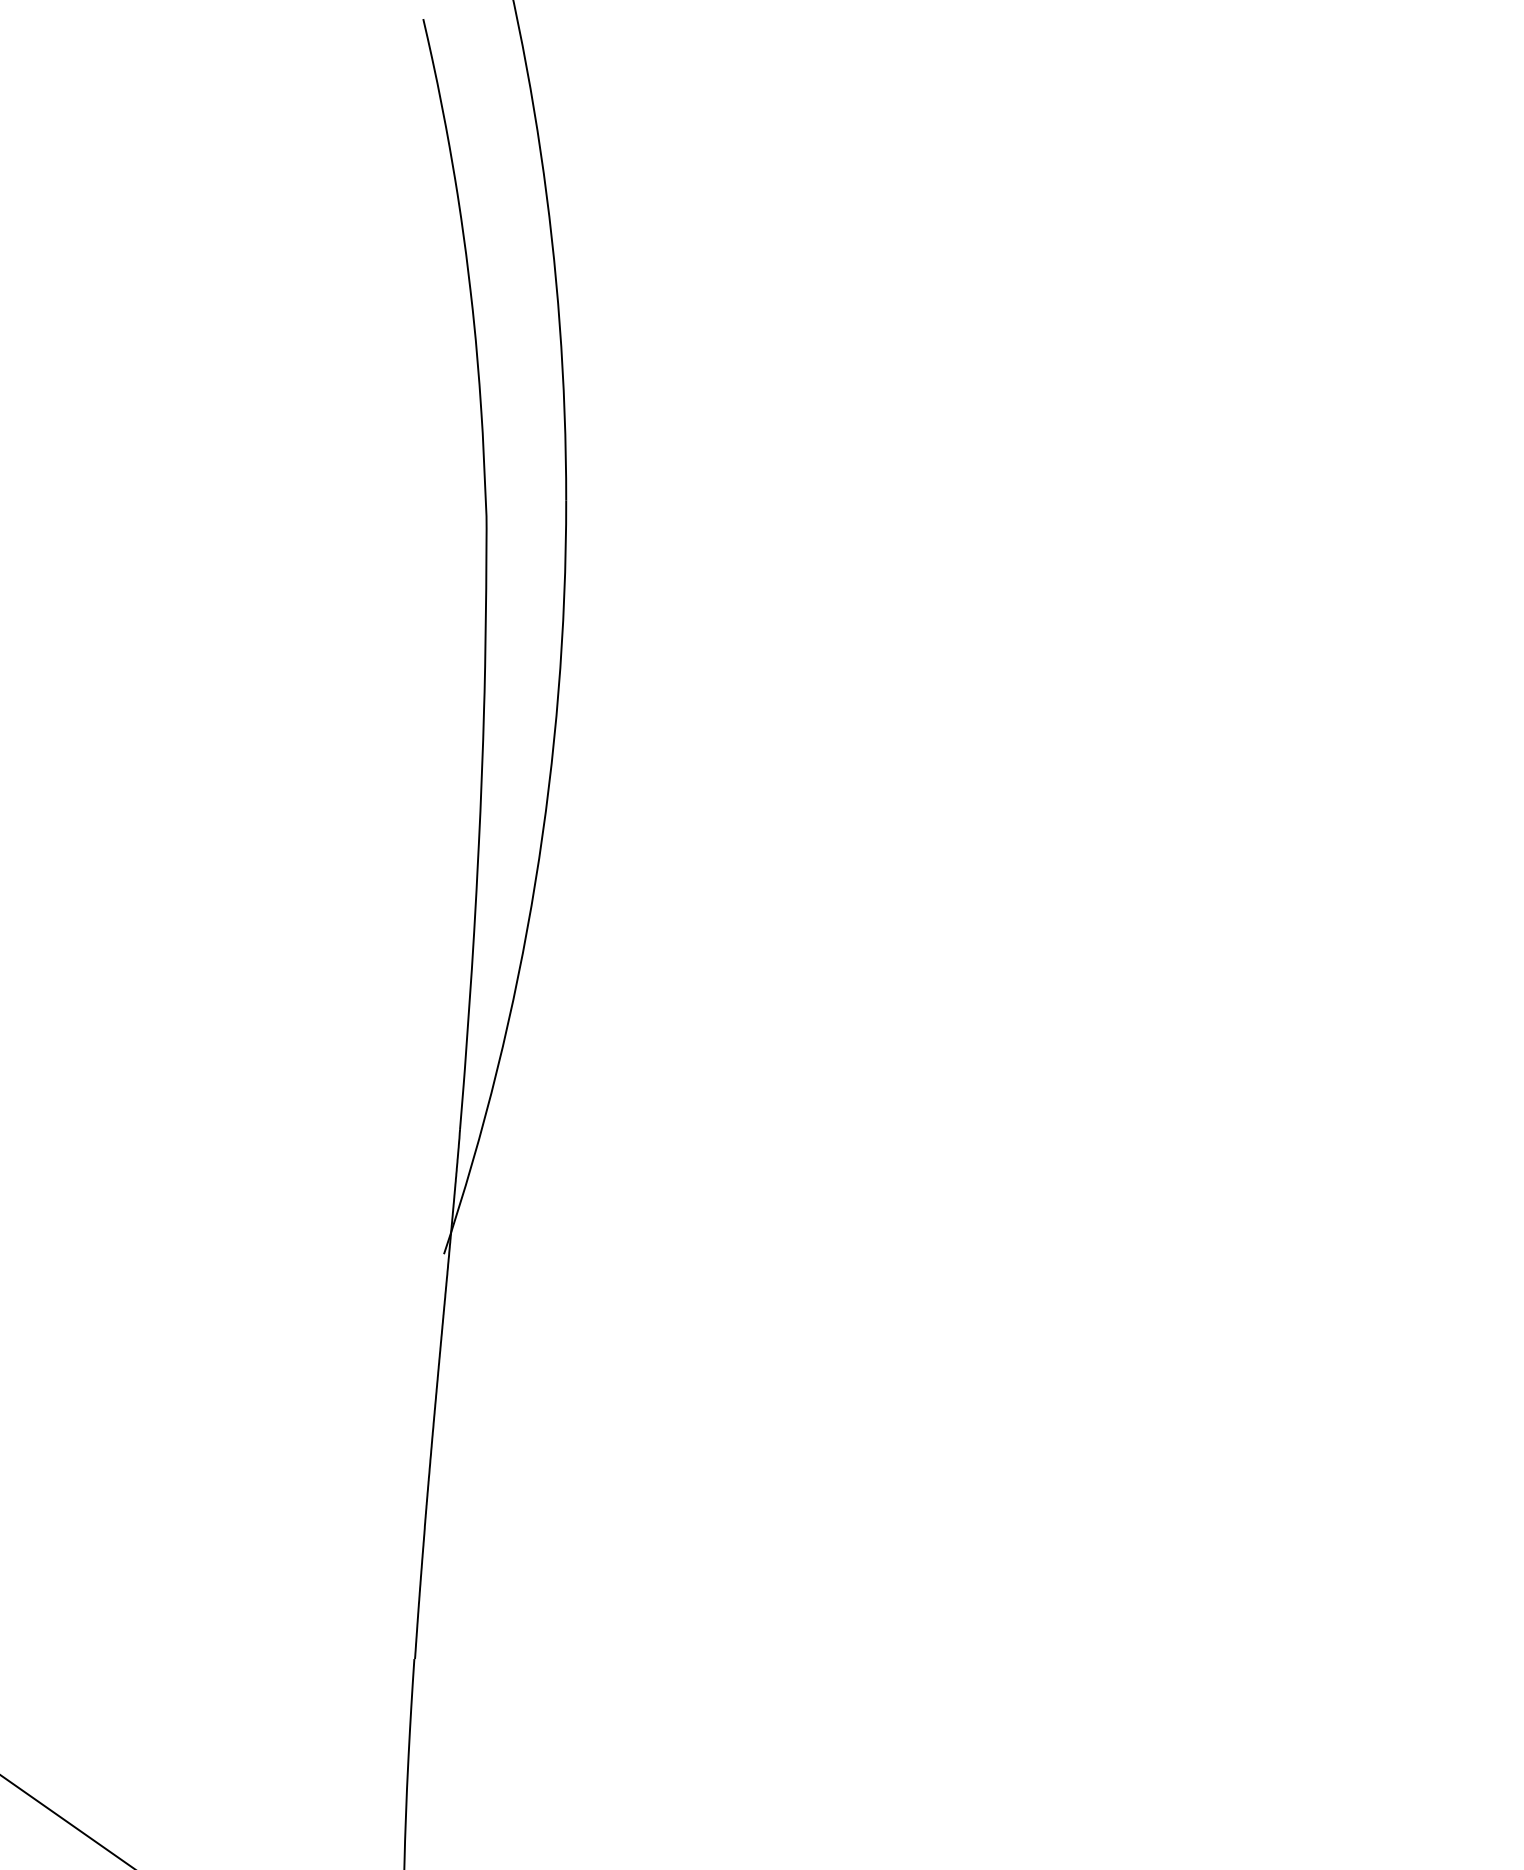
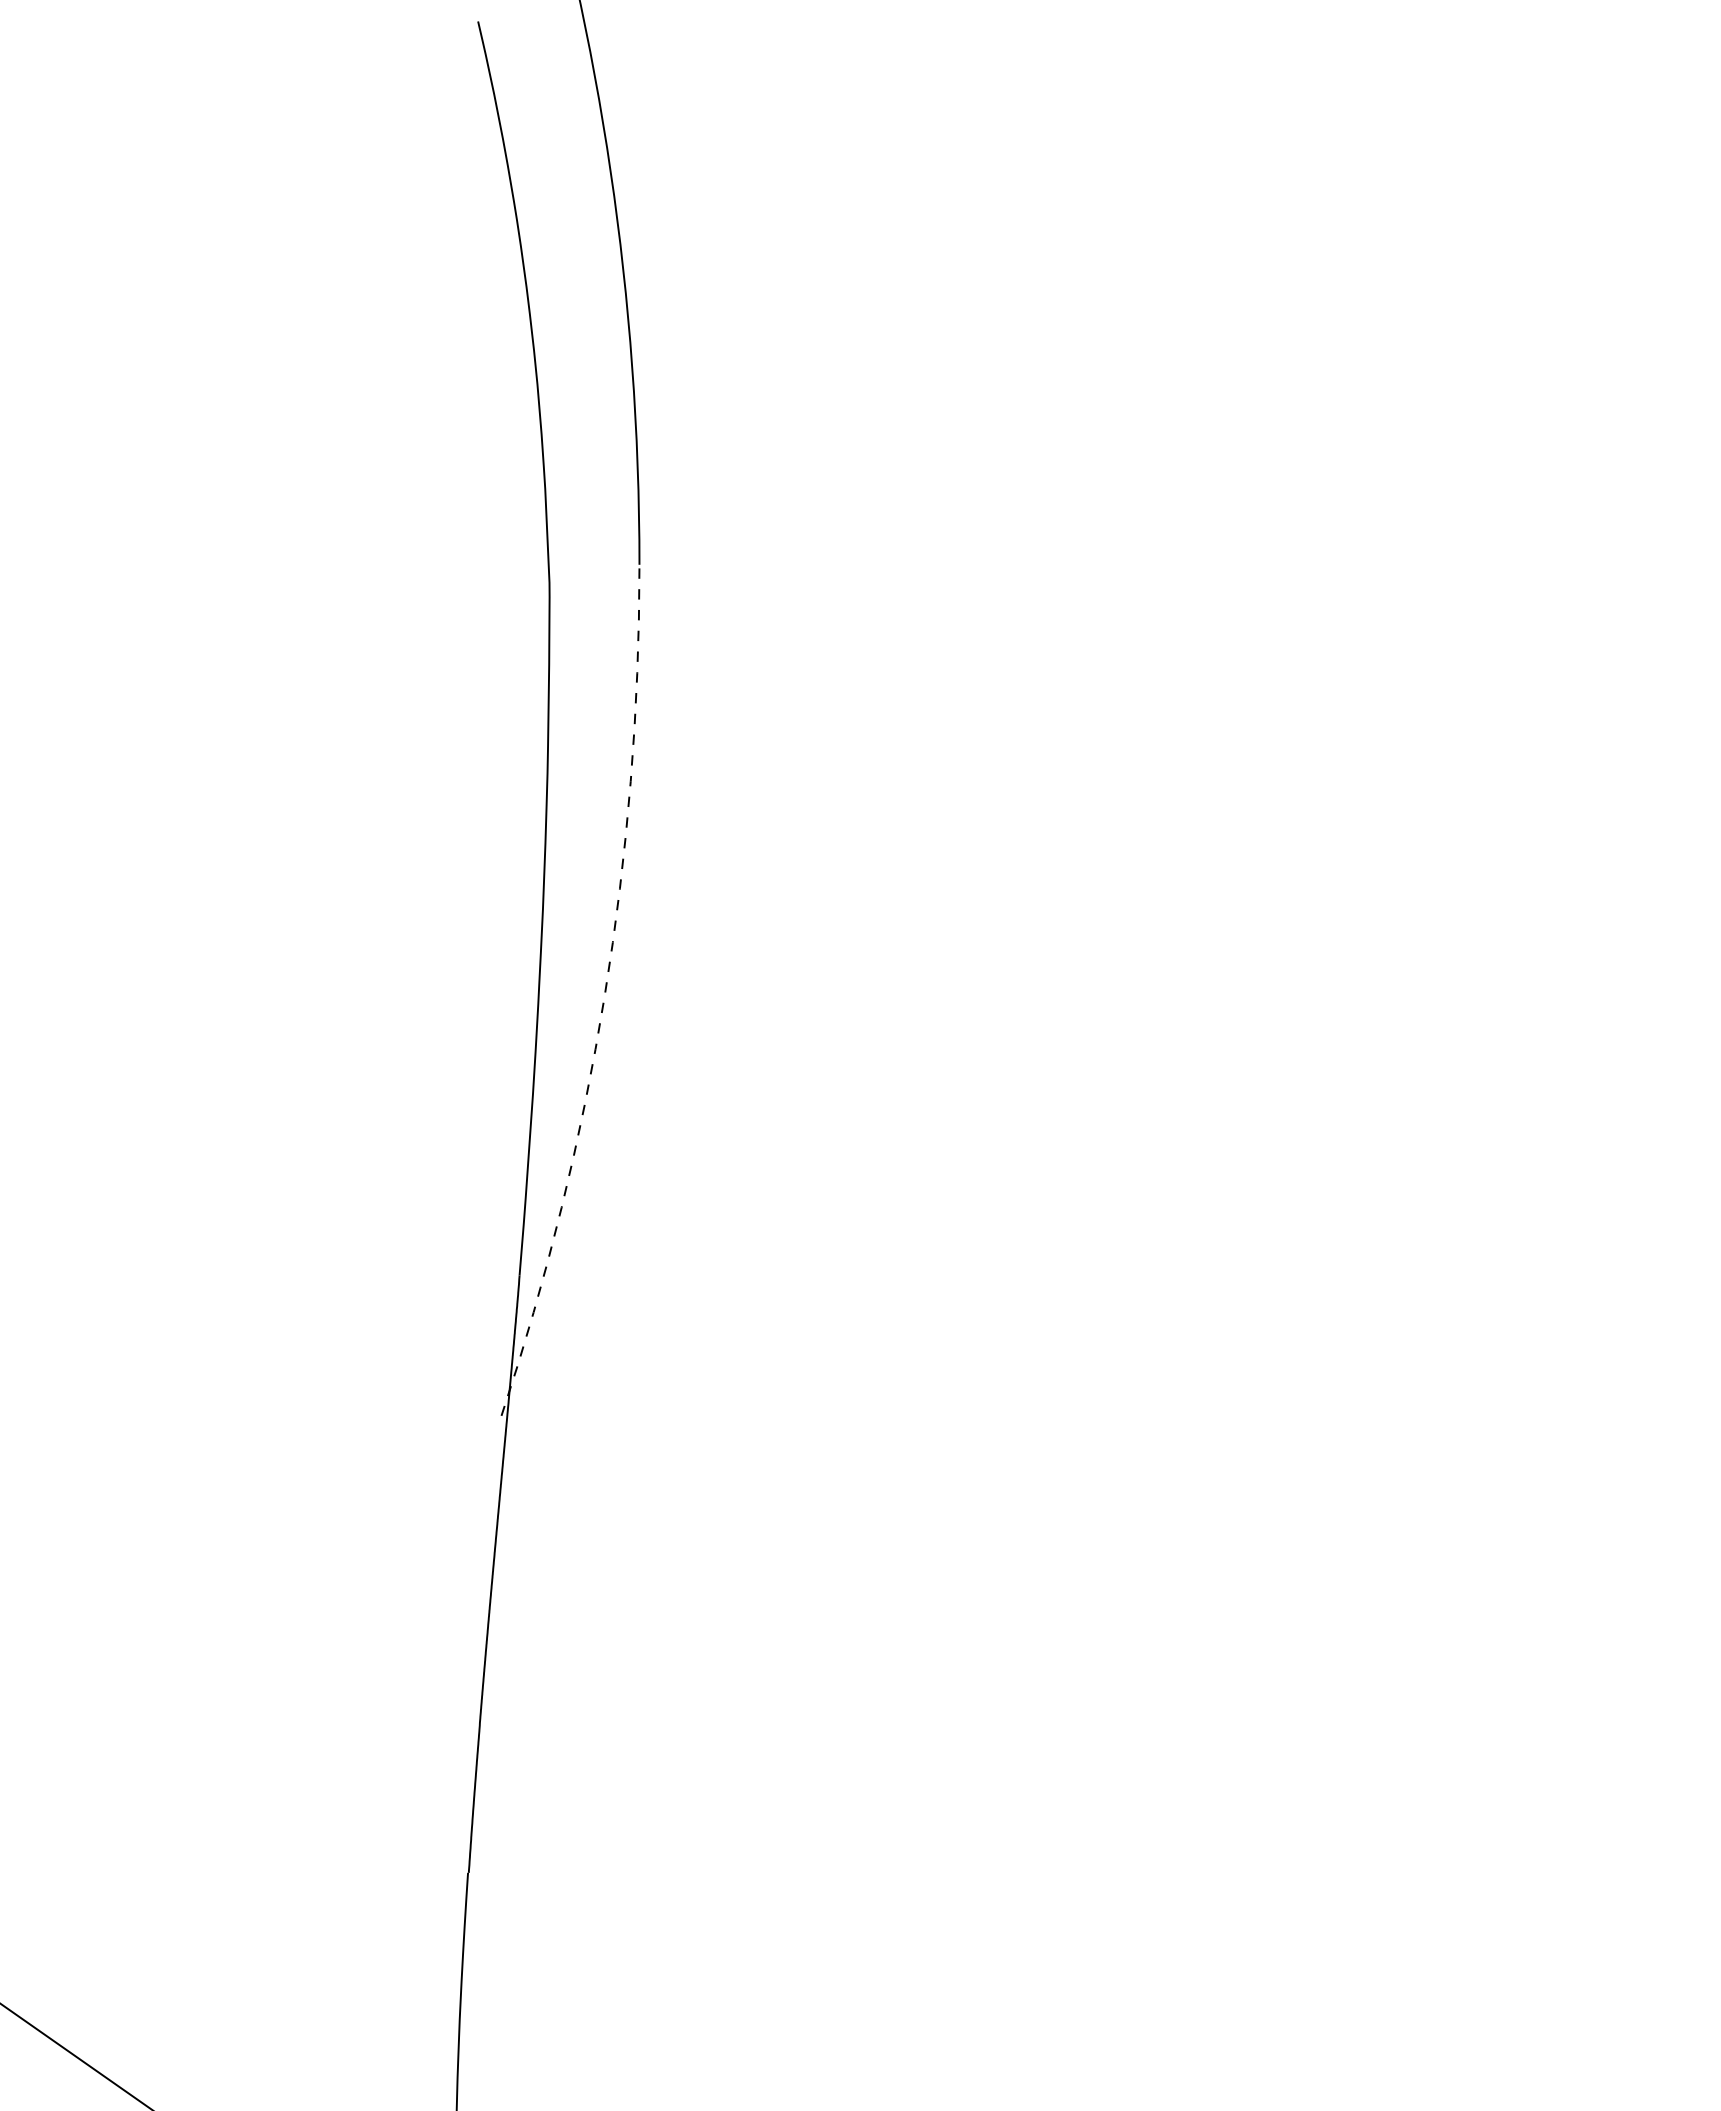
arc: (535, 881) -> (604, 995), solid -> dashed

